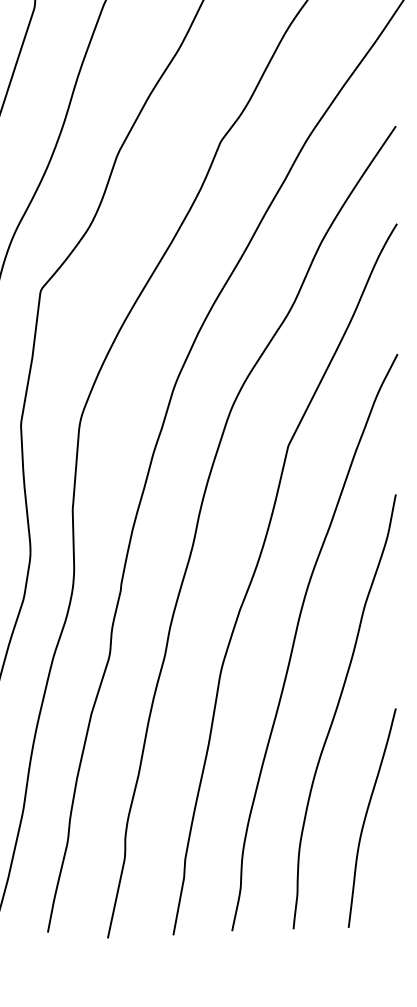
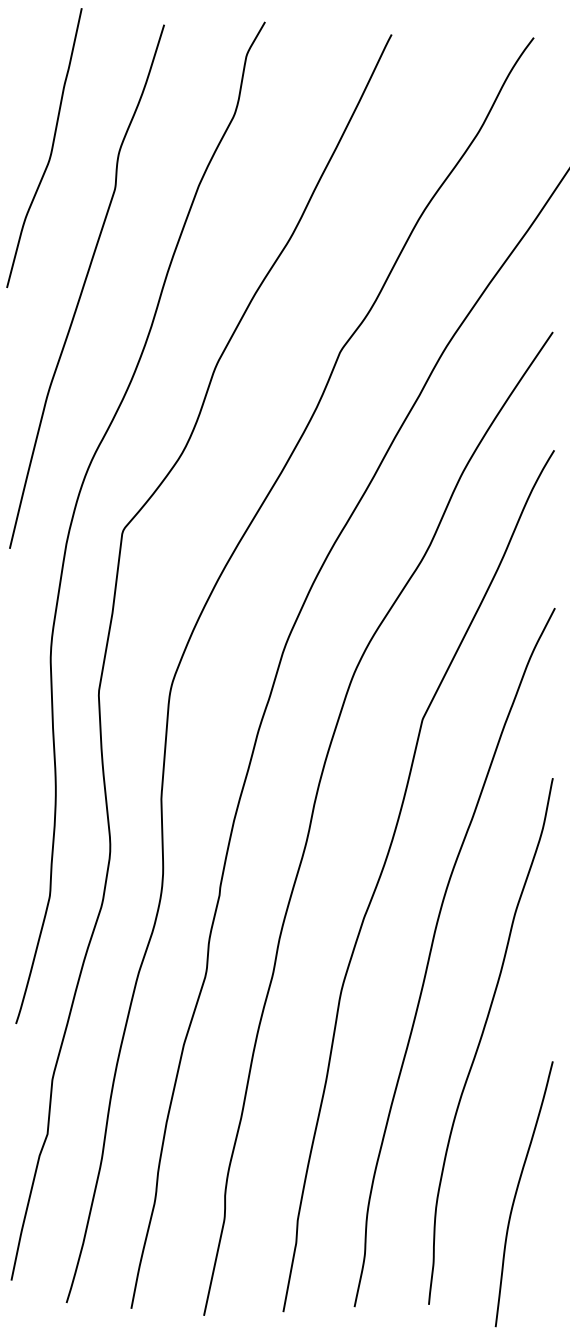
curve: (366, 816) -> (517, 1192), moved

